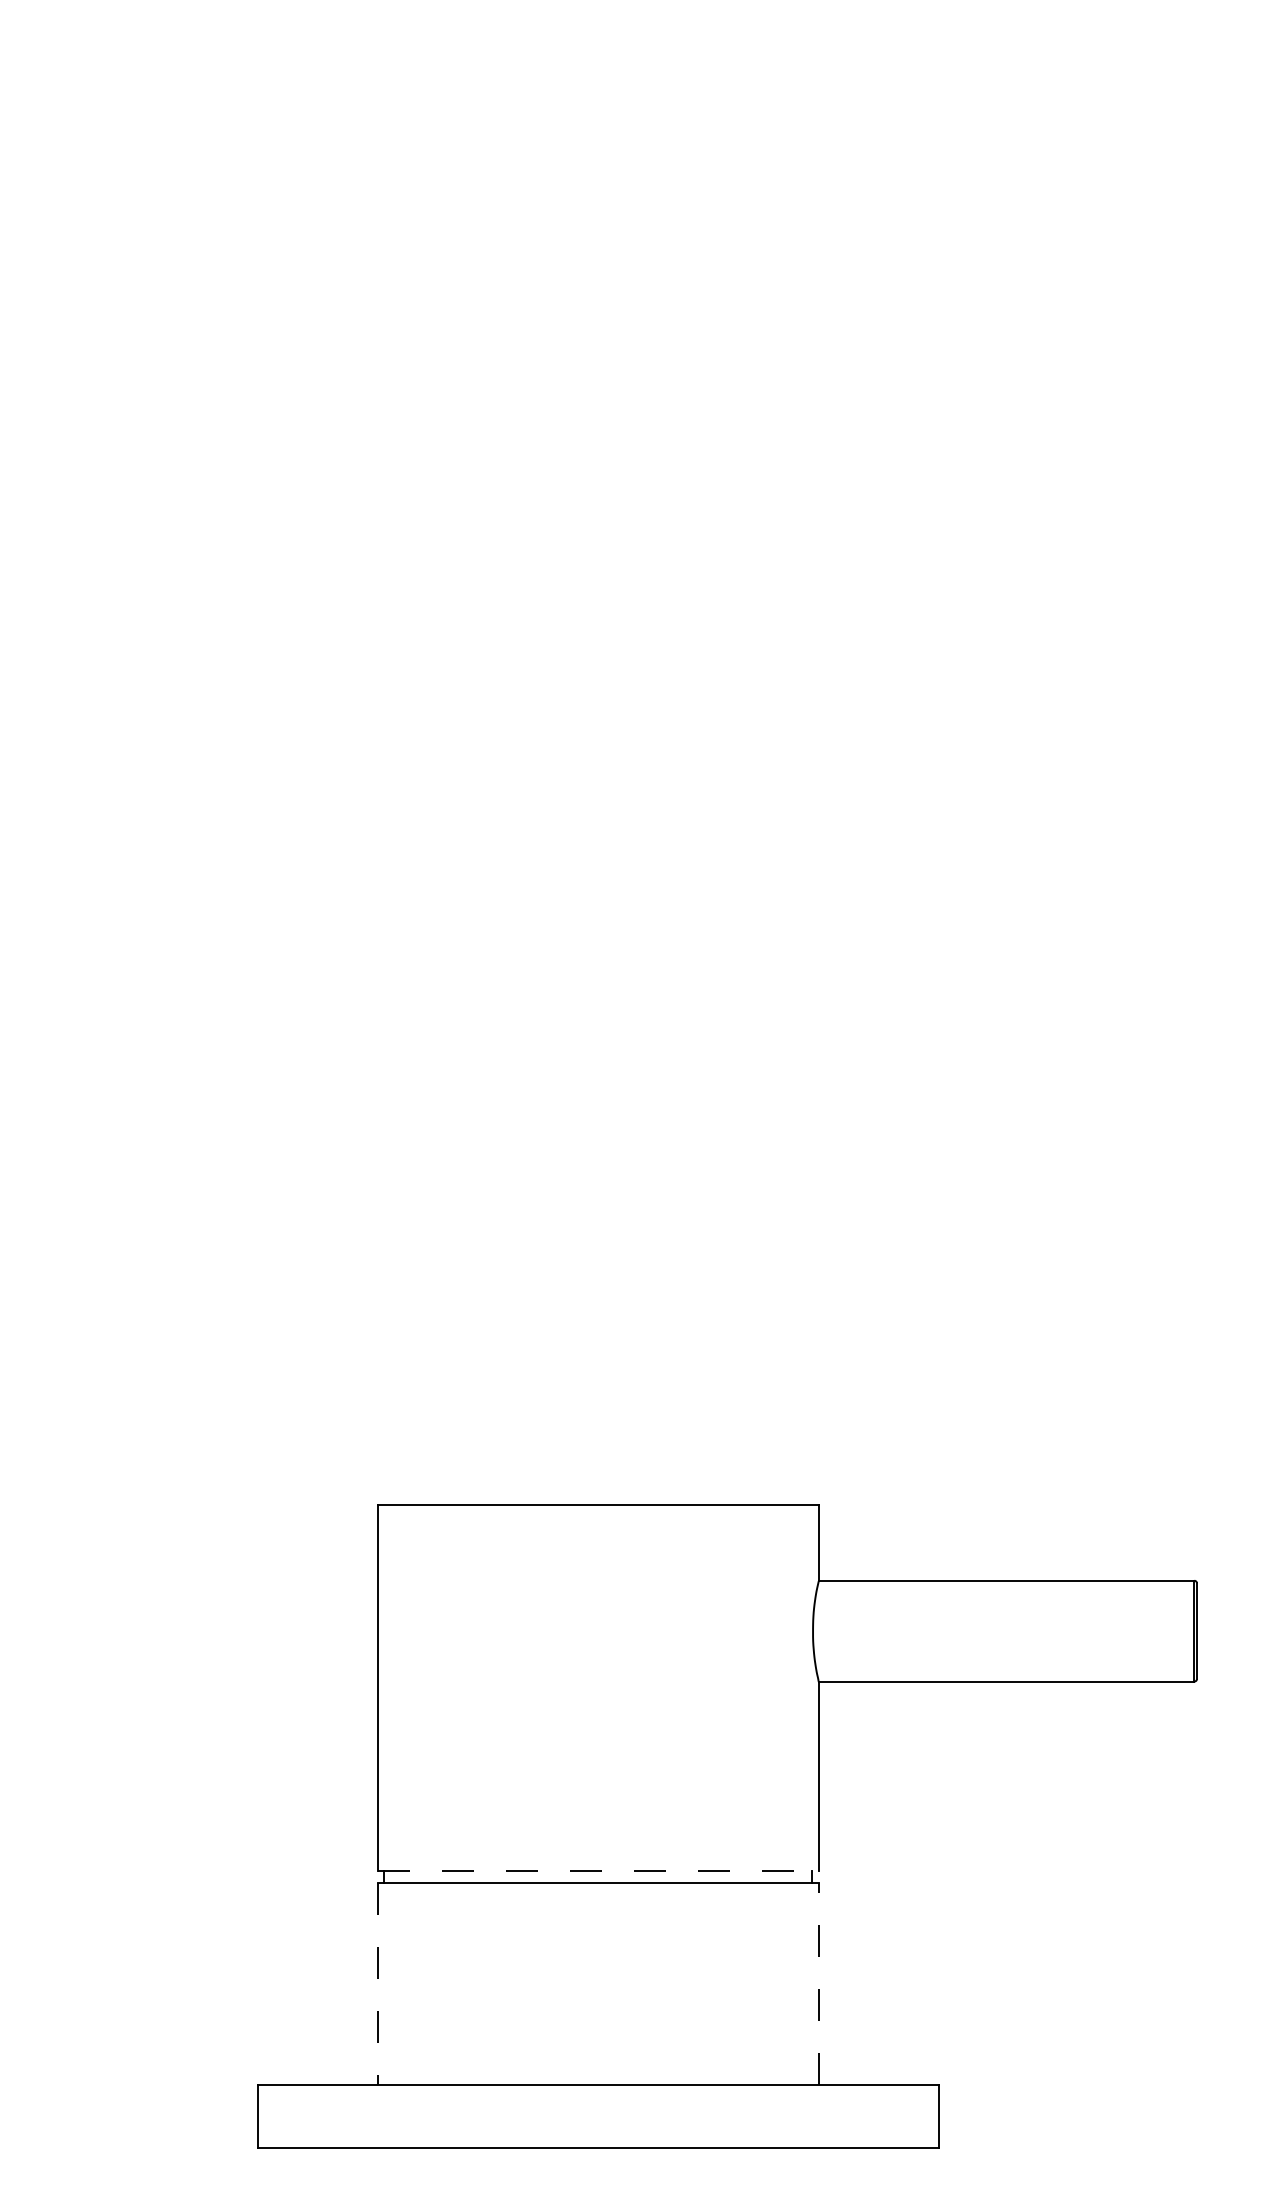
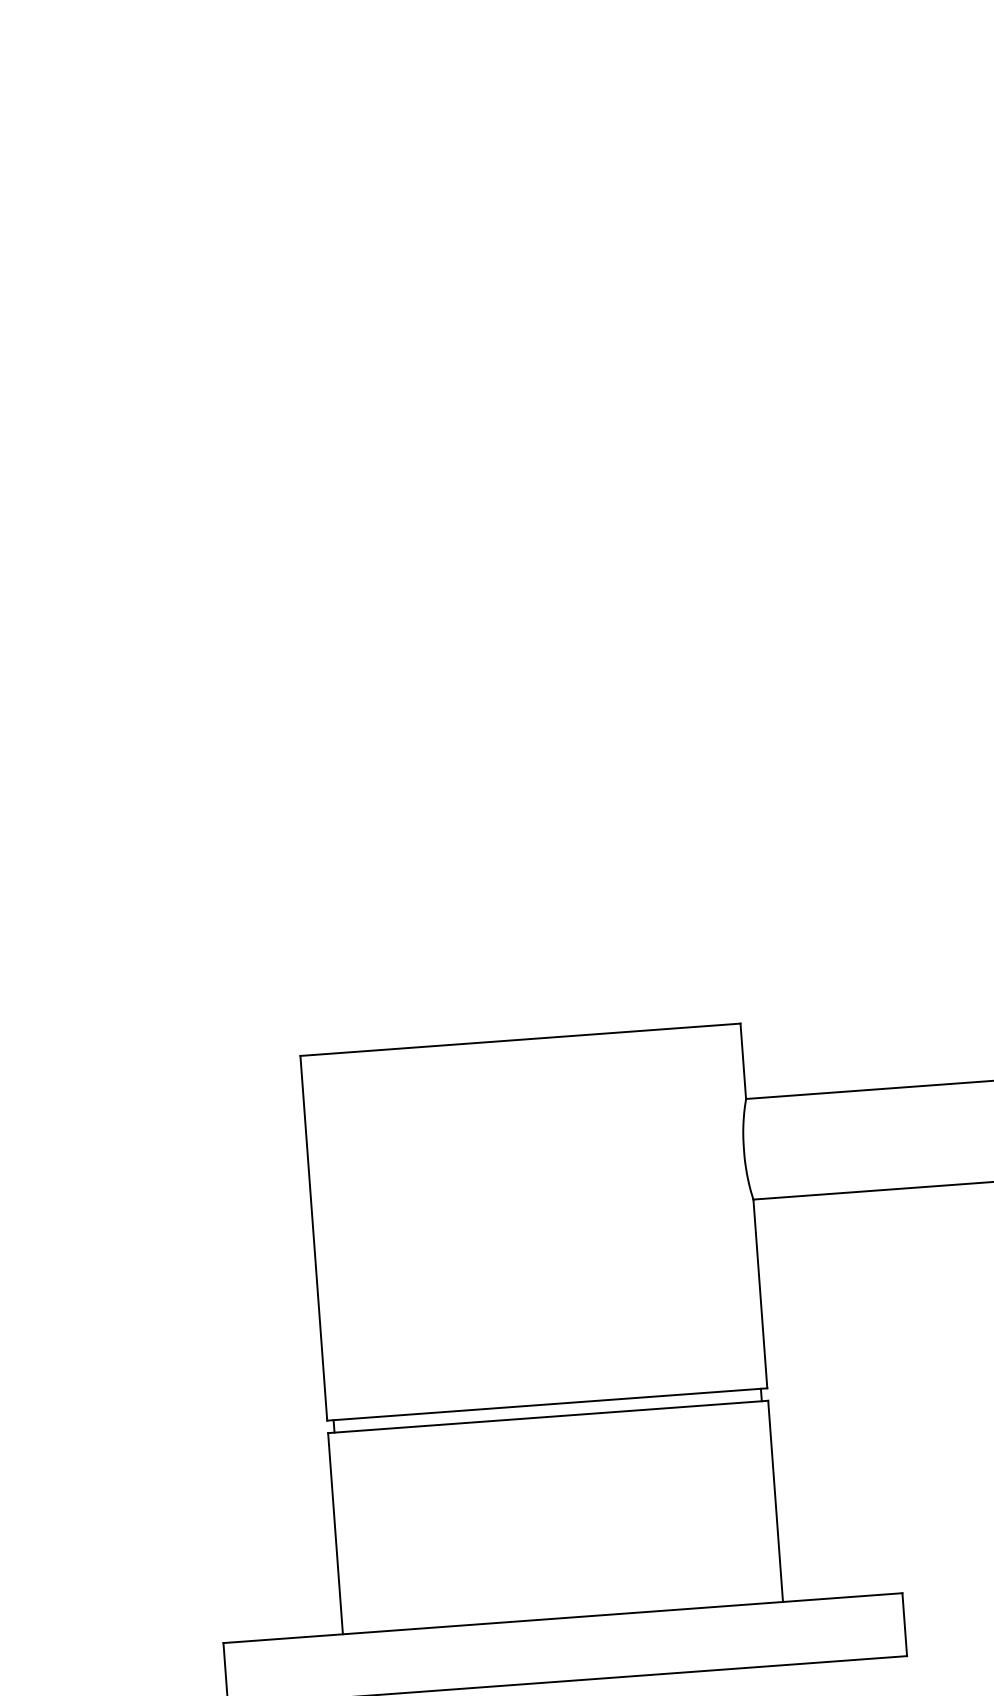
line: (598, 1870) -> (547, 1404), dashed -> solid
line: (377, 1984) -> (335, 1533), dashed -> solid
line: (818, 1984) -> (775, 1501), dashed -> solid

